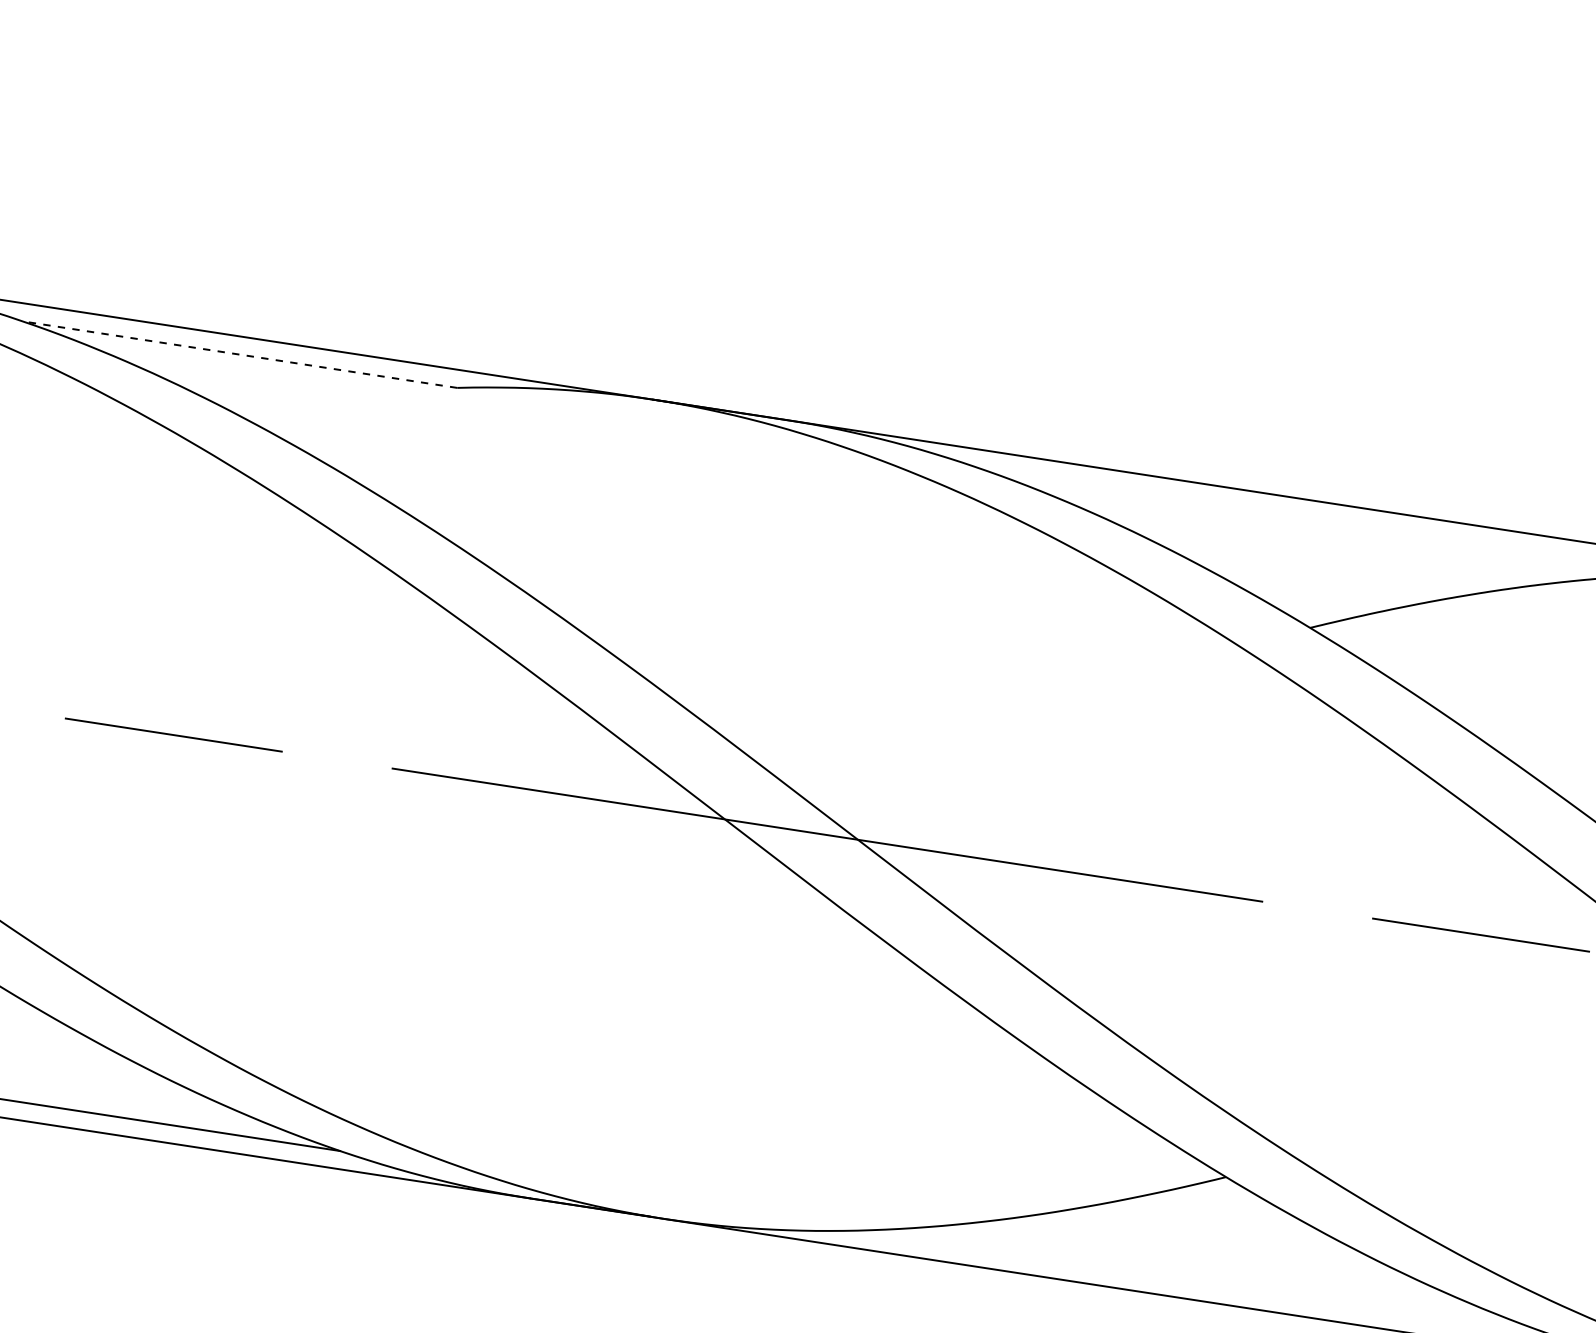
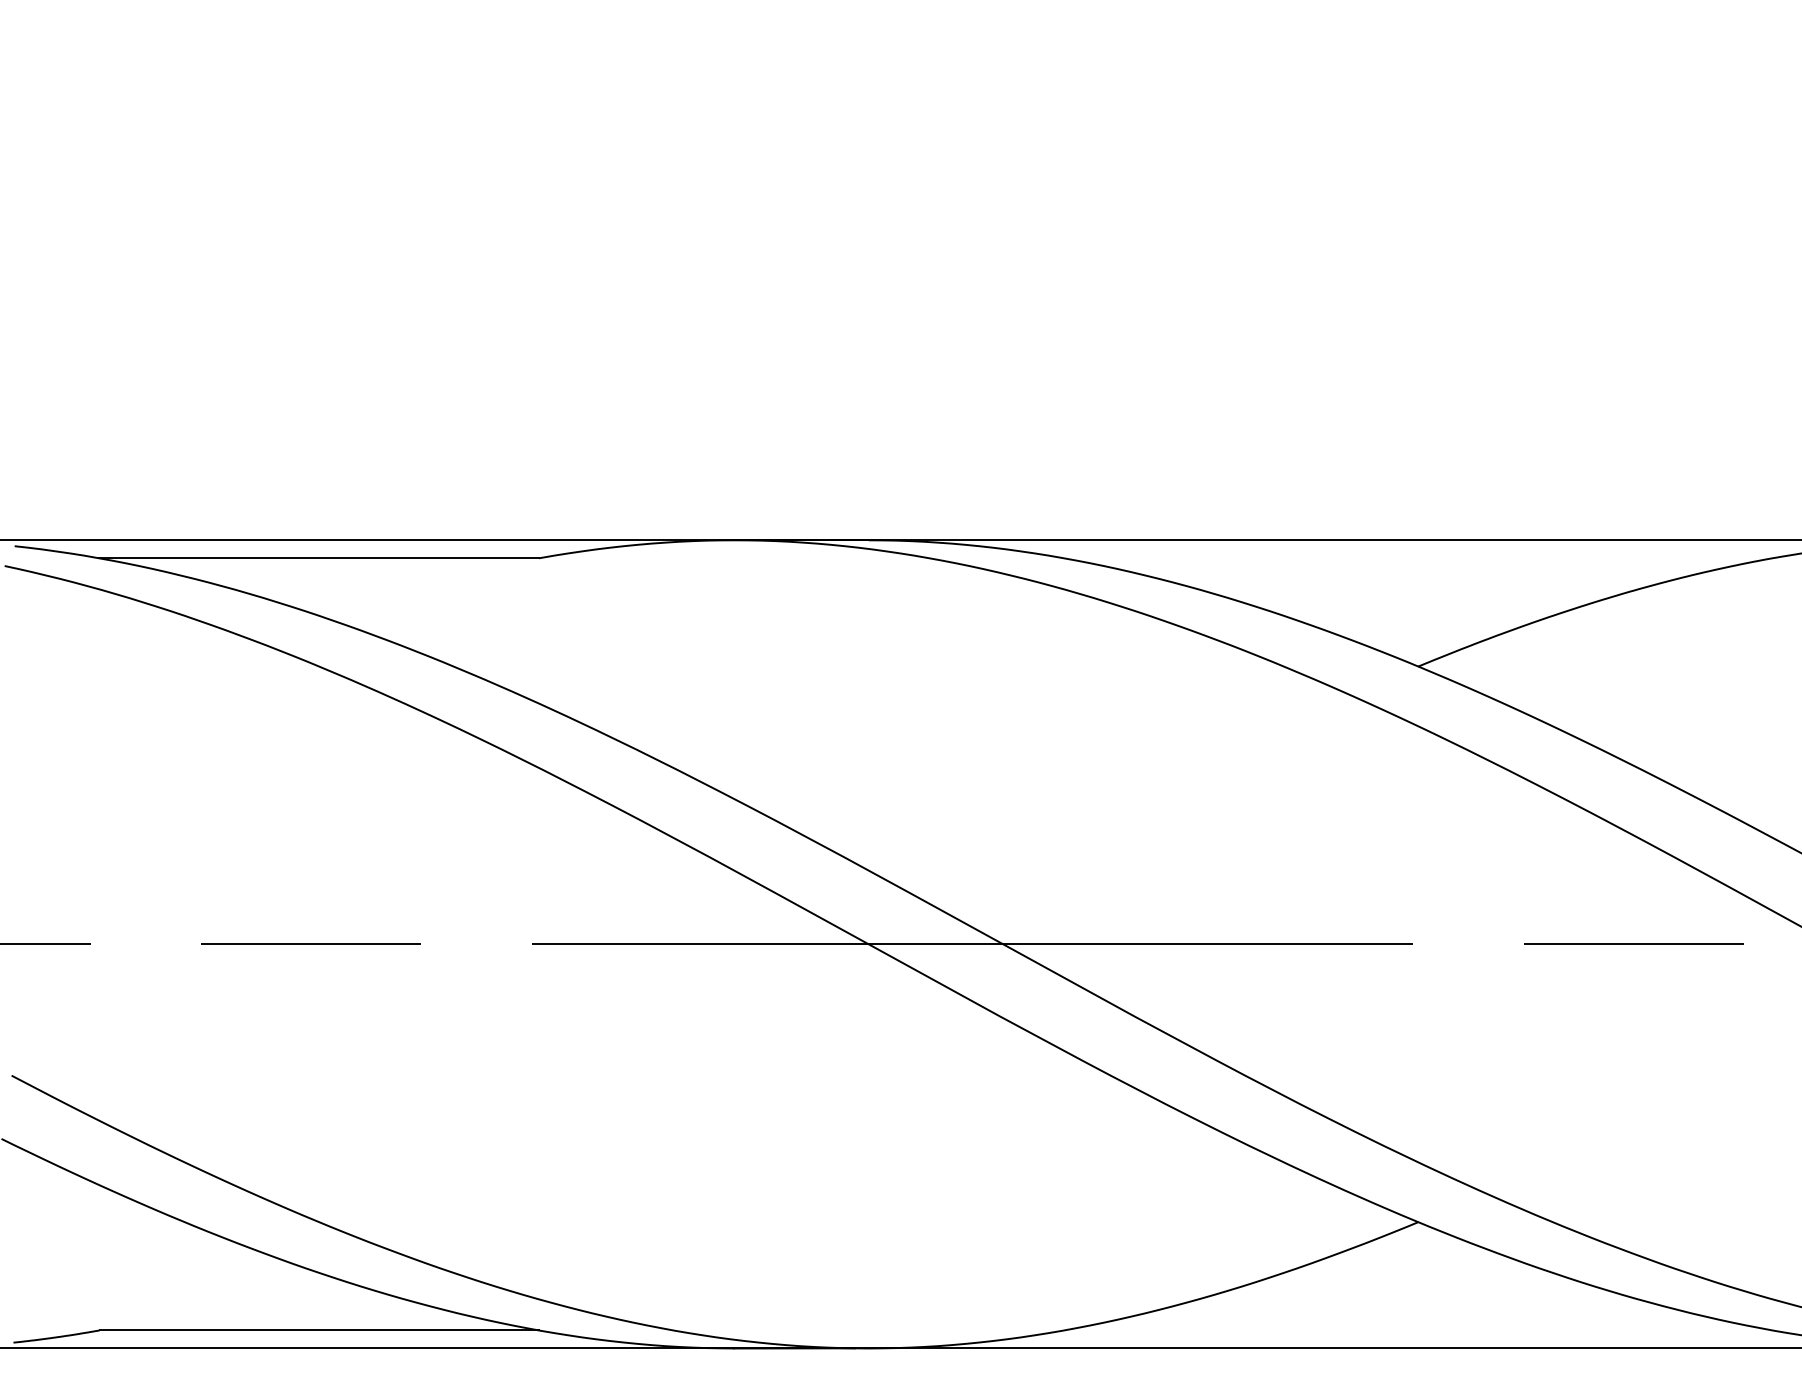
line: (240, 354) -> (319, 558), dashed -> solid

